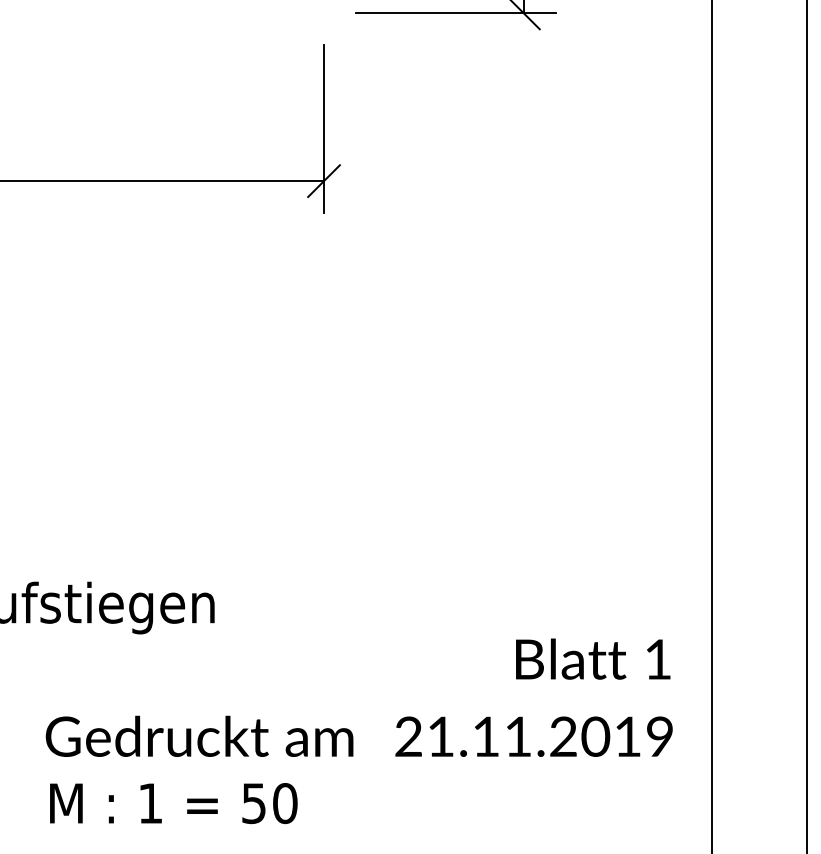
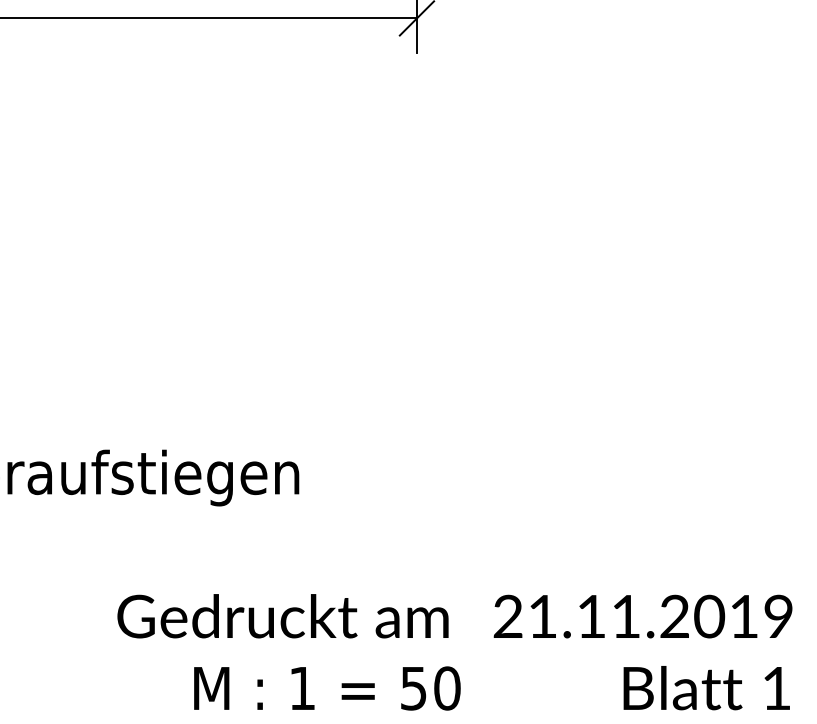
text: (593, 658) -> (707, 687), moved
text: (173, 803) -> (327, 688), moved

